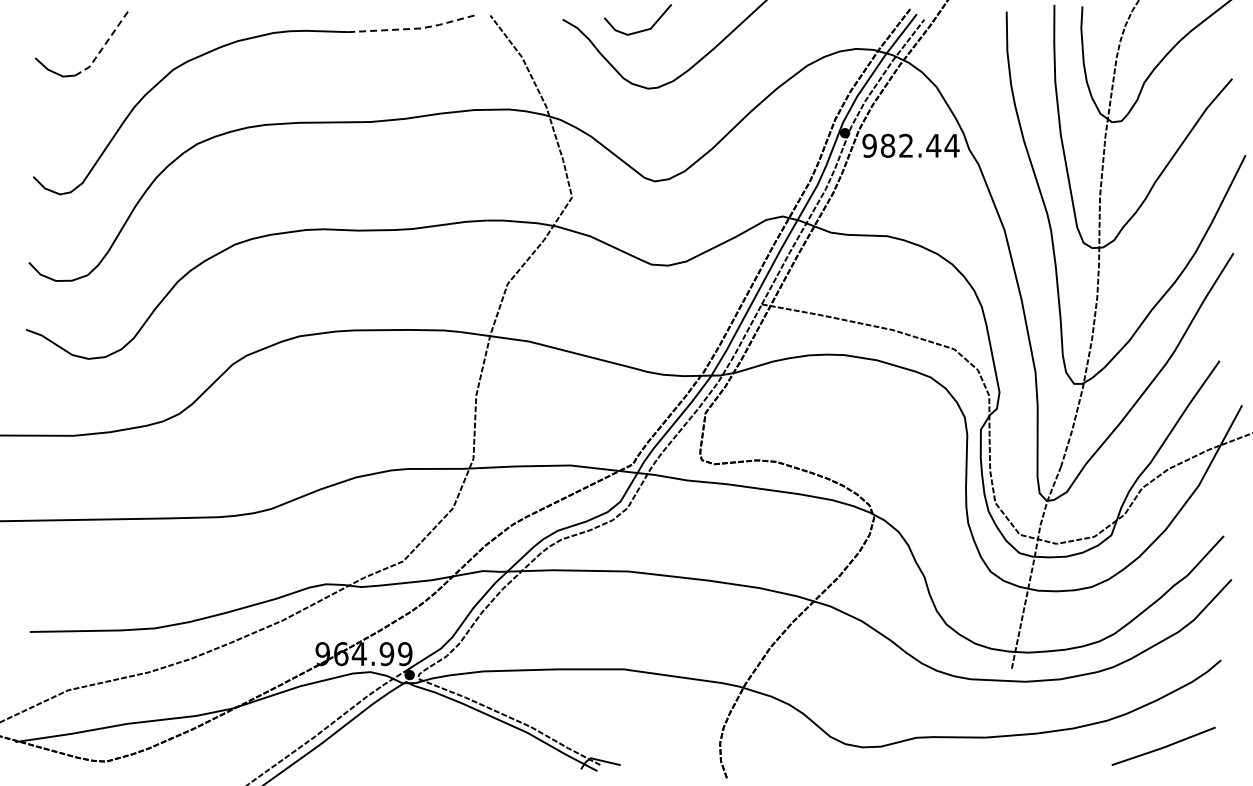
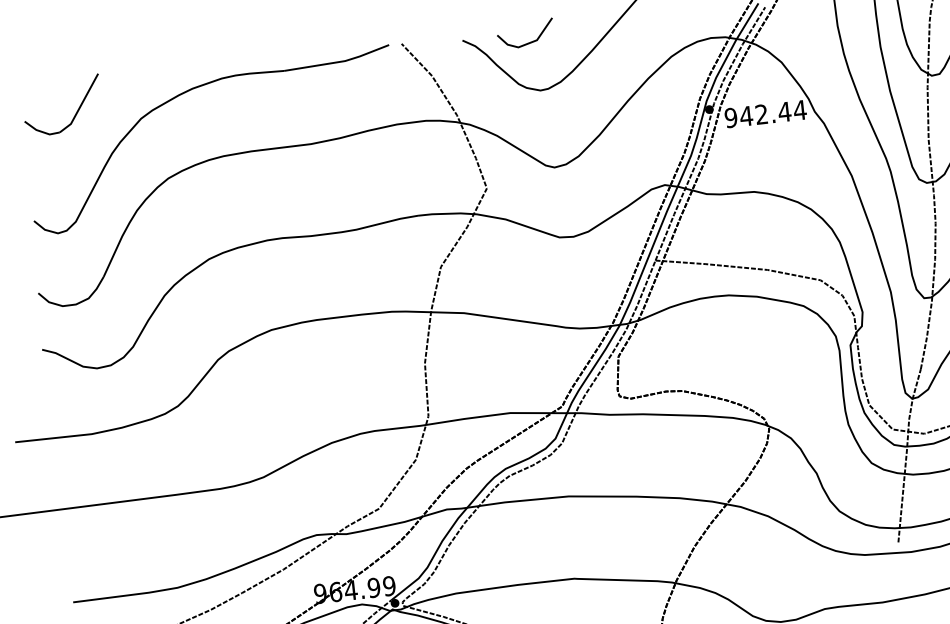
line: (414, 28) -> (339, 61), dashed -> solid
line: (103, 46) -> (80, 105), dashed -> solid
text: (887, 145) -> (746, 115), 982.44 -> 942.44

